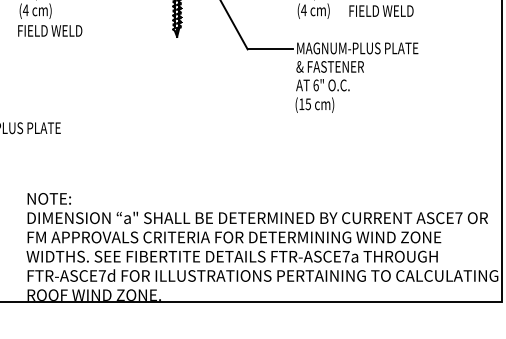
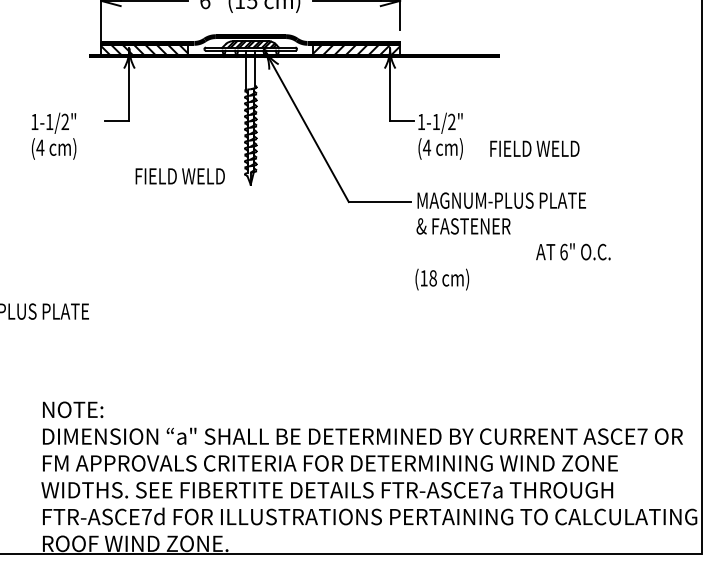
text: (49, 31) -> (179, 176), moved
text: (322, 84) -> (573, 251), moved
text: (307, 104) -> (432, 278), (15 -> (18

